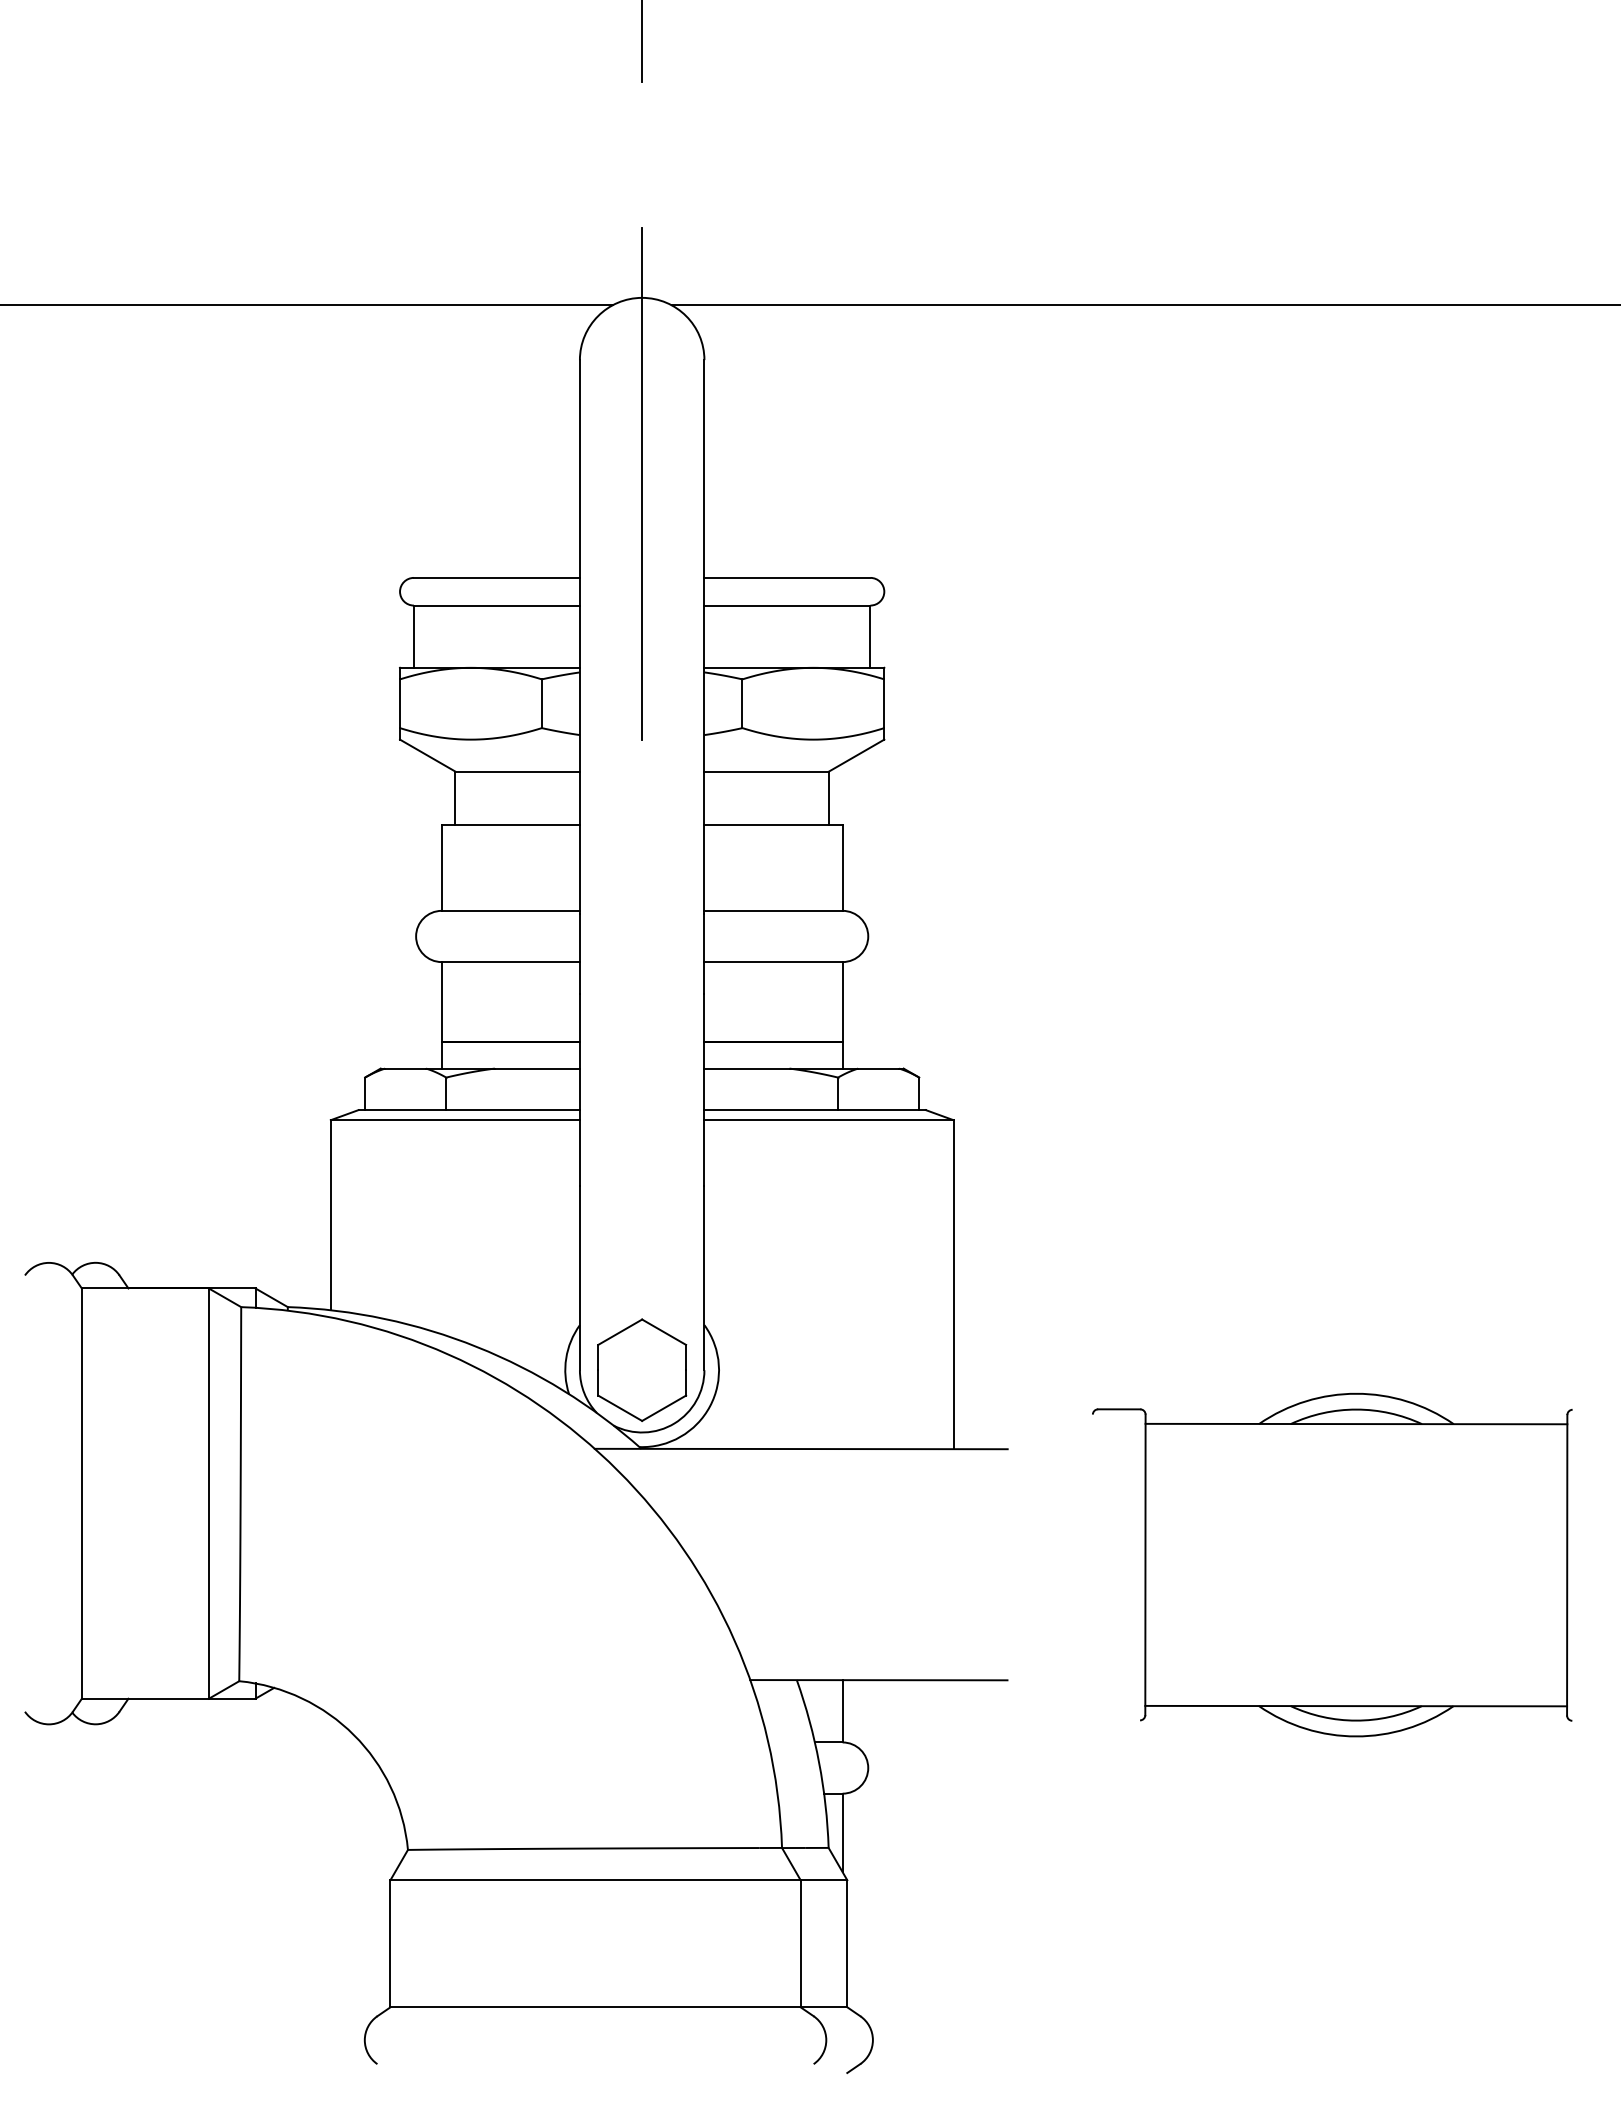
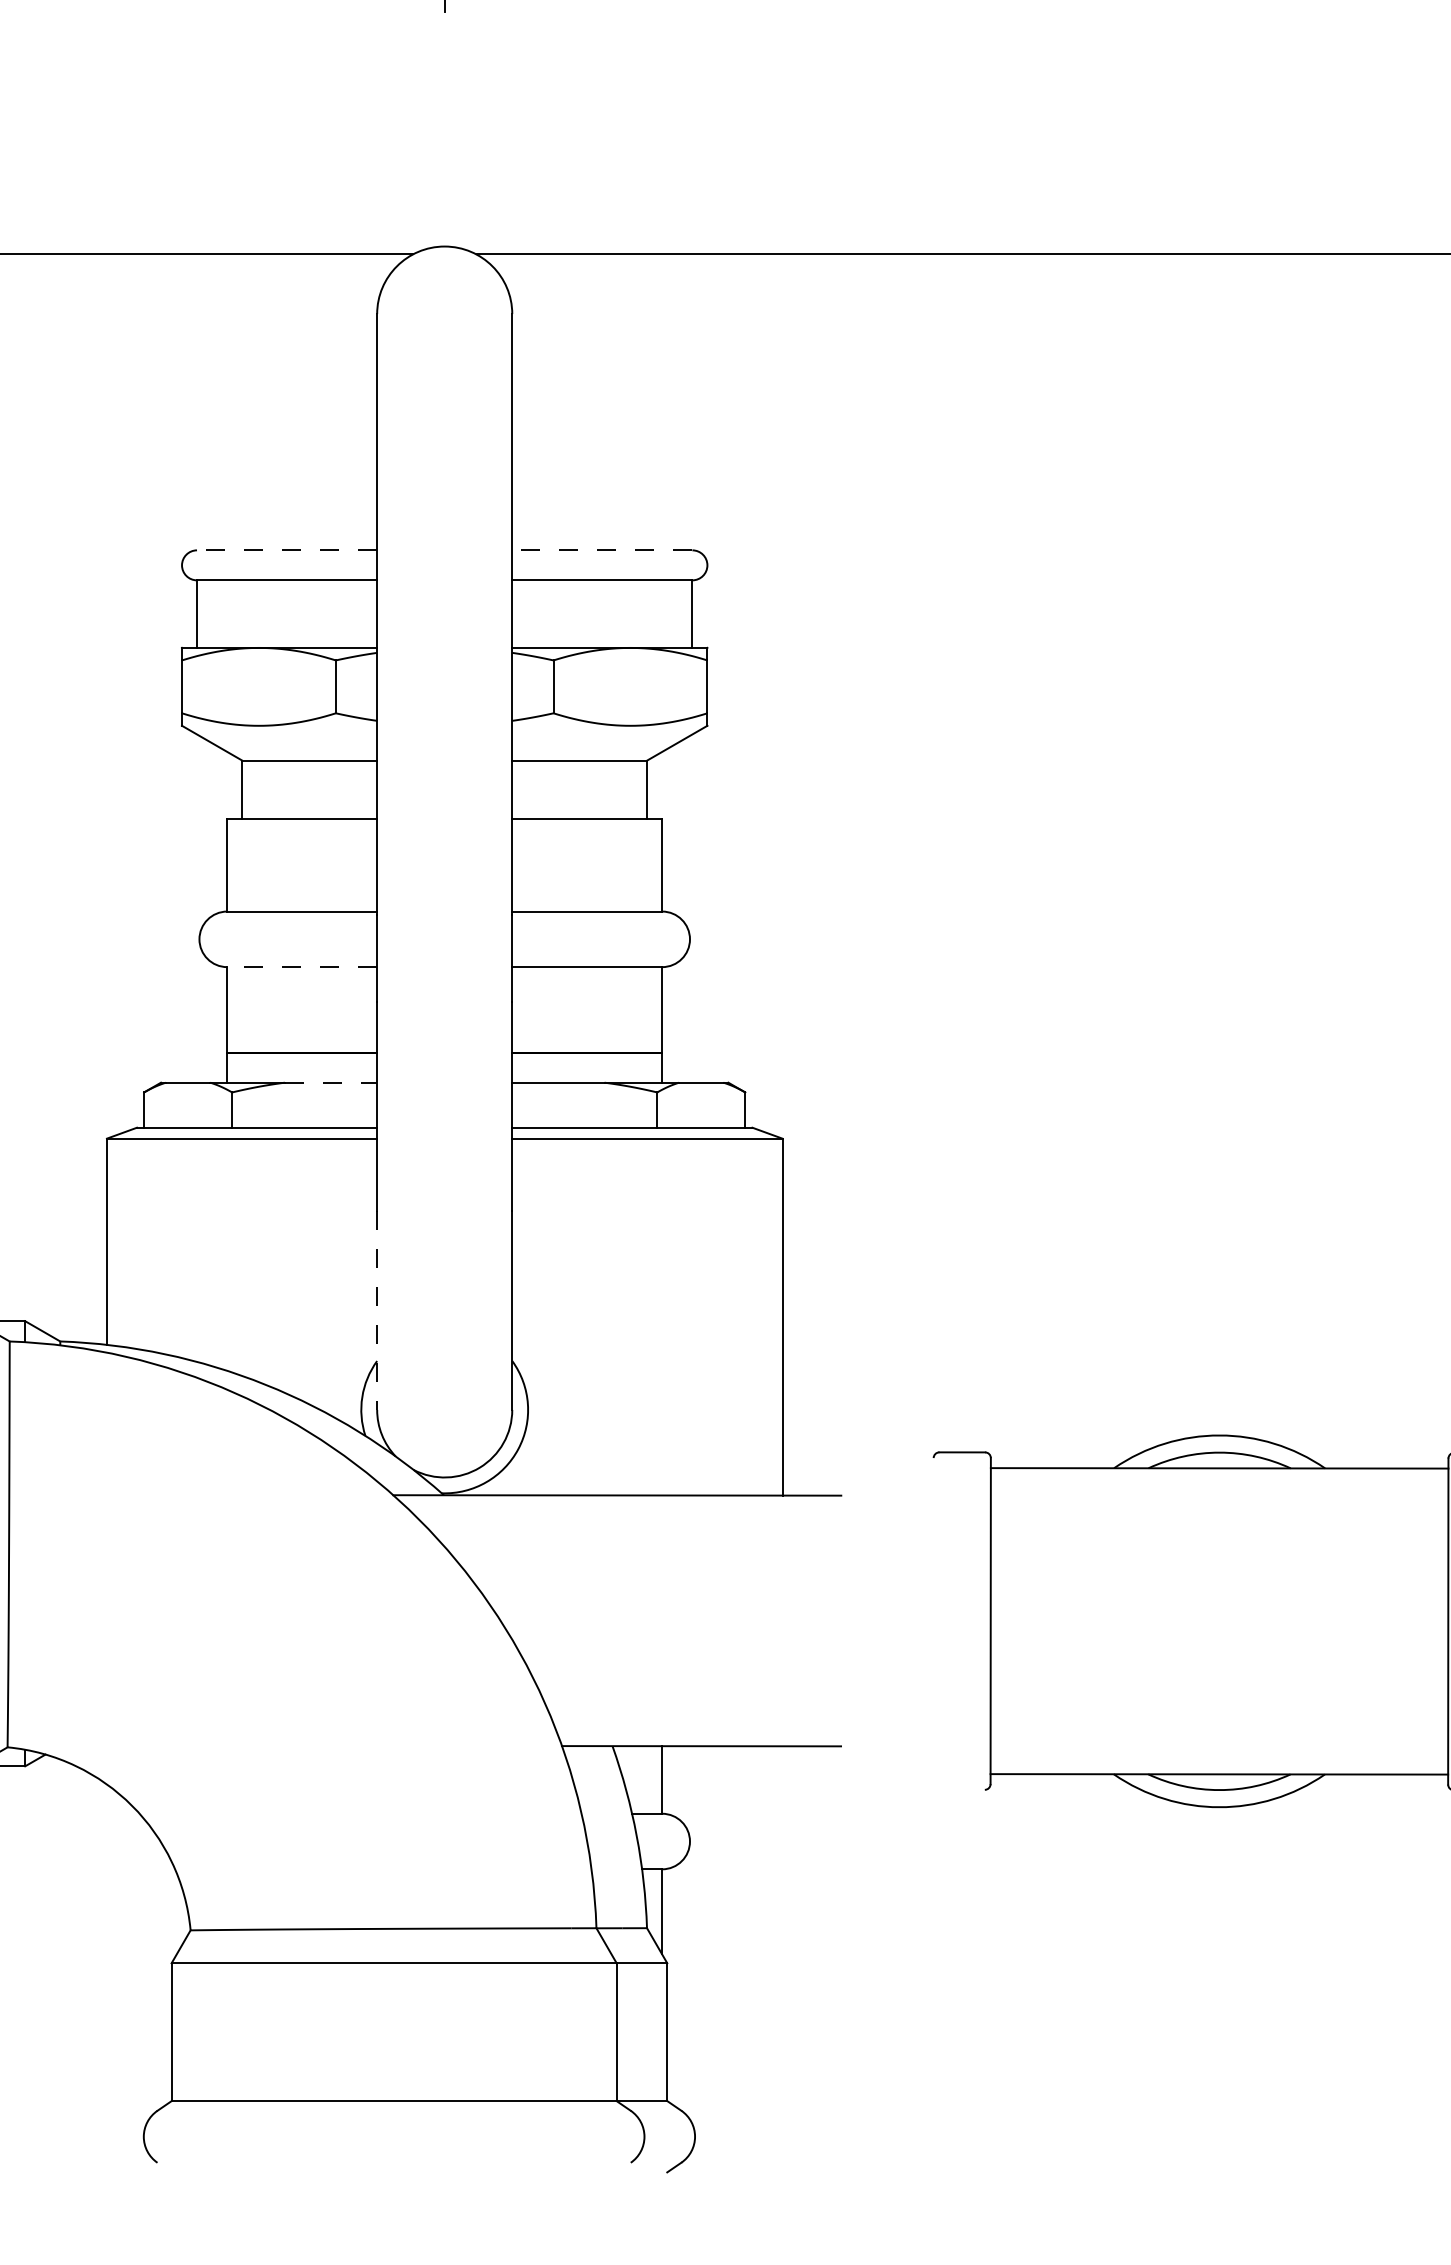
line: (642, 484) -> (445, 449), removed
line: (496, 577) -> (286, 549), solid -> dashed
line: (786, 577) -> (601, 549), solid -> dashed
line: (510, 962) -> (301, 967), solid -> dashed
line: (537, 1068) -> (331, 1082), solid -> dashed
line: (579, 1278) -> (376, 1310), solid -> dashed
part: (642, 1369) -> (445, 1409), removed

